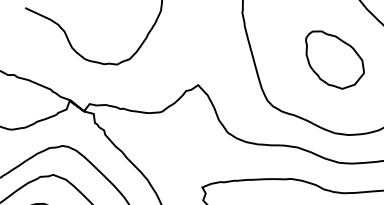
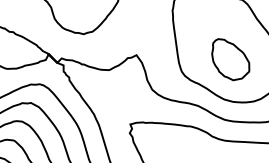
part: (334, 59) -> (230, 59), moved

